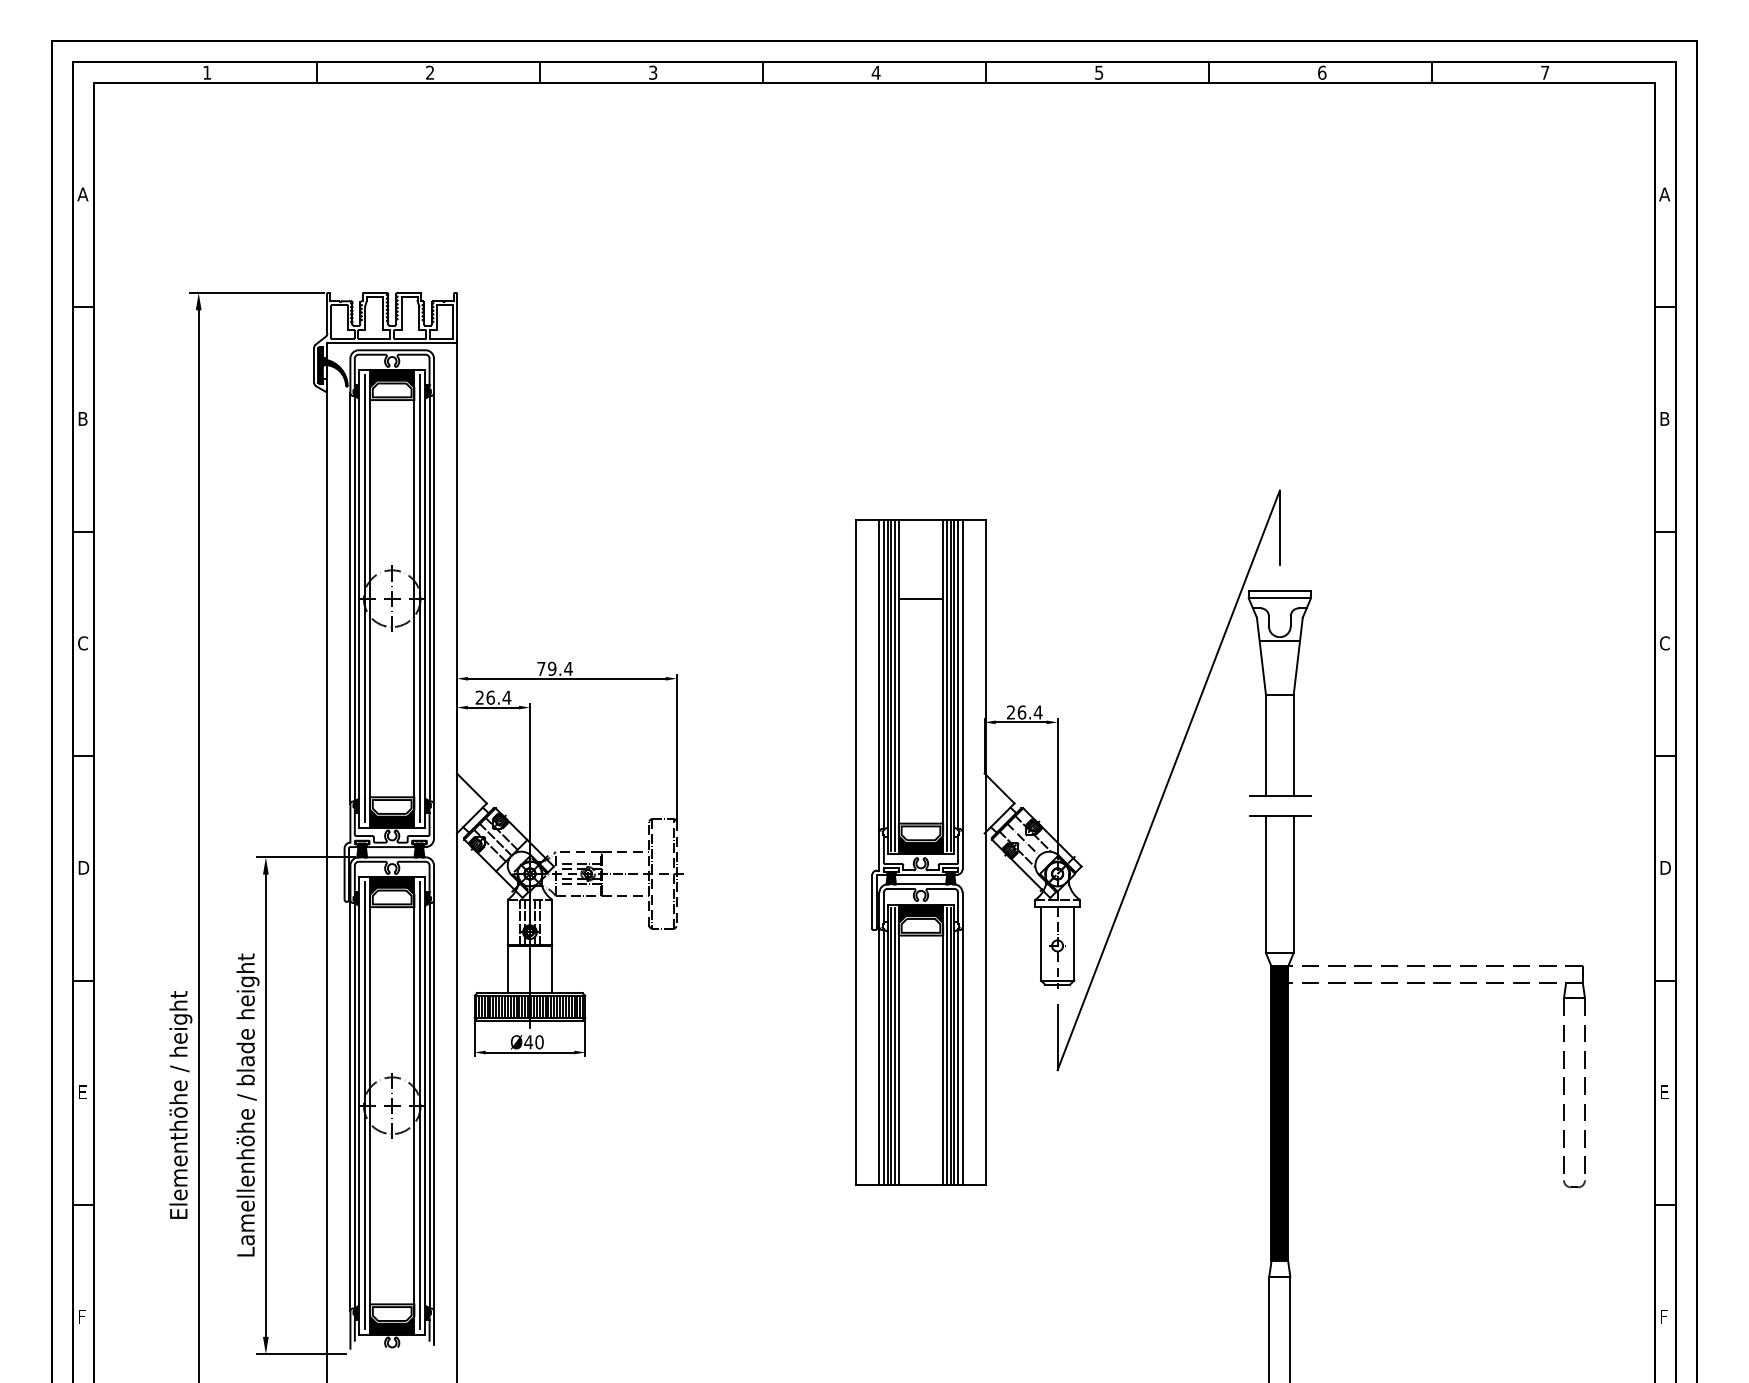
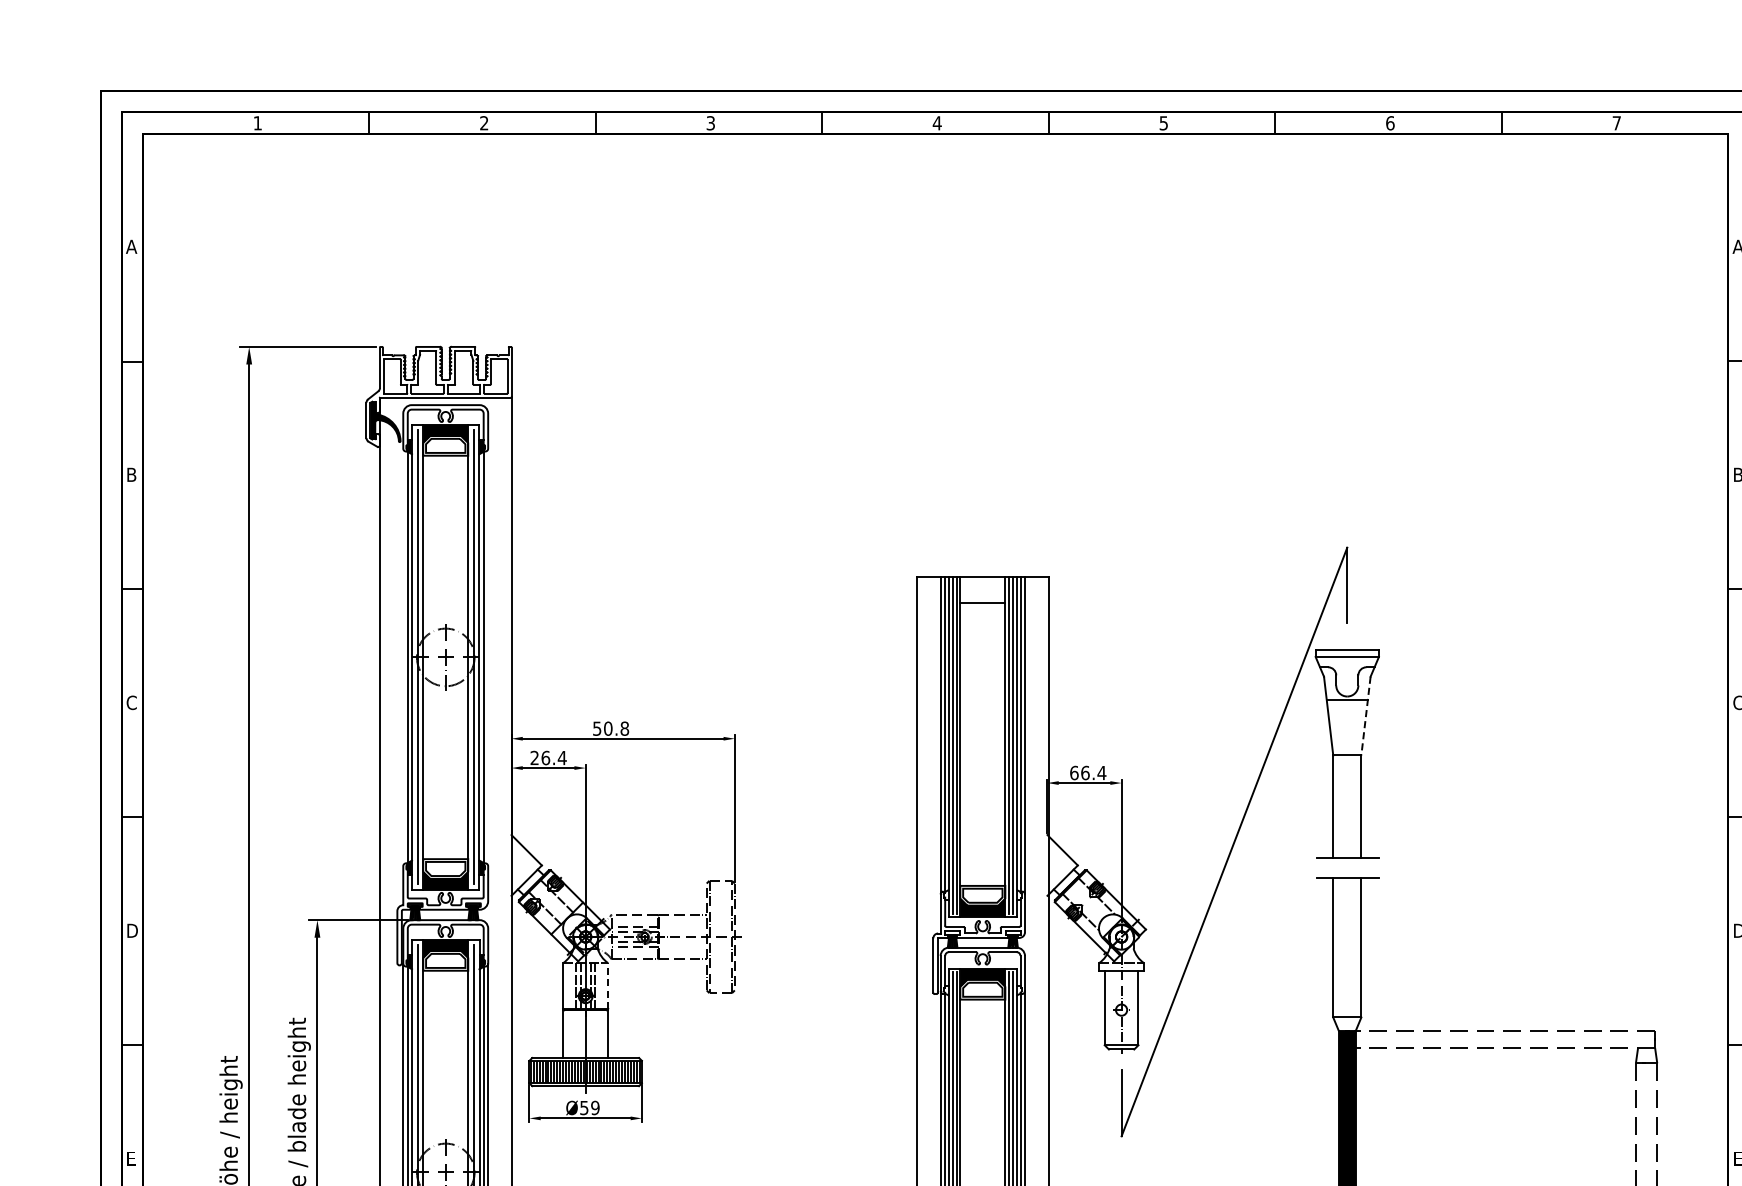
line: (350, 598) -> (403, 657), removed
line: (433, 598) -> (487, 657), removed
line: (920, 598) -> (982, 602), moved
line: (1298, 656) -> (1366, 716), solid -> dashed
text: (554, 668) -> (610, 728), 79.4 -> 50.8
text: (1011, 712) -> (1074, 773), 26.4 -> 66.4
line: (495, 838) -> (550, 901), removed
line: (1022, 838) -> (1085, 901), removed
line: (552, 921) -> (608, 985), solid -> dashed
text: (533, 1042) -> (589, 1108), Ø40 -> Ø59

